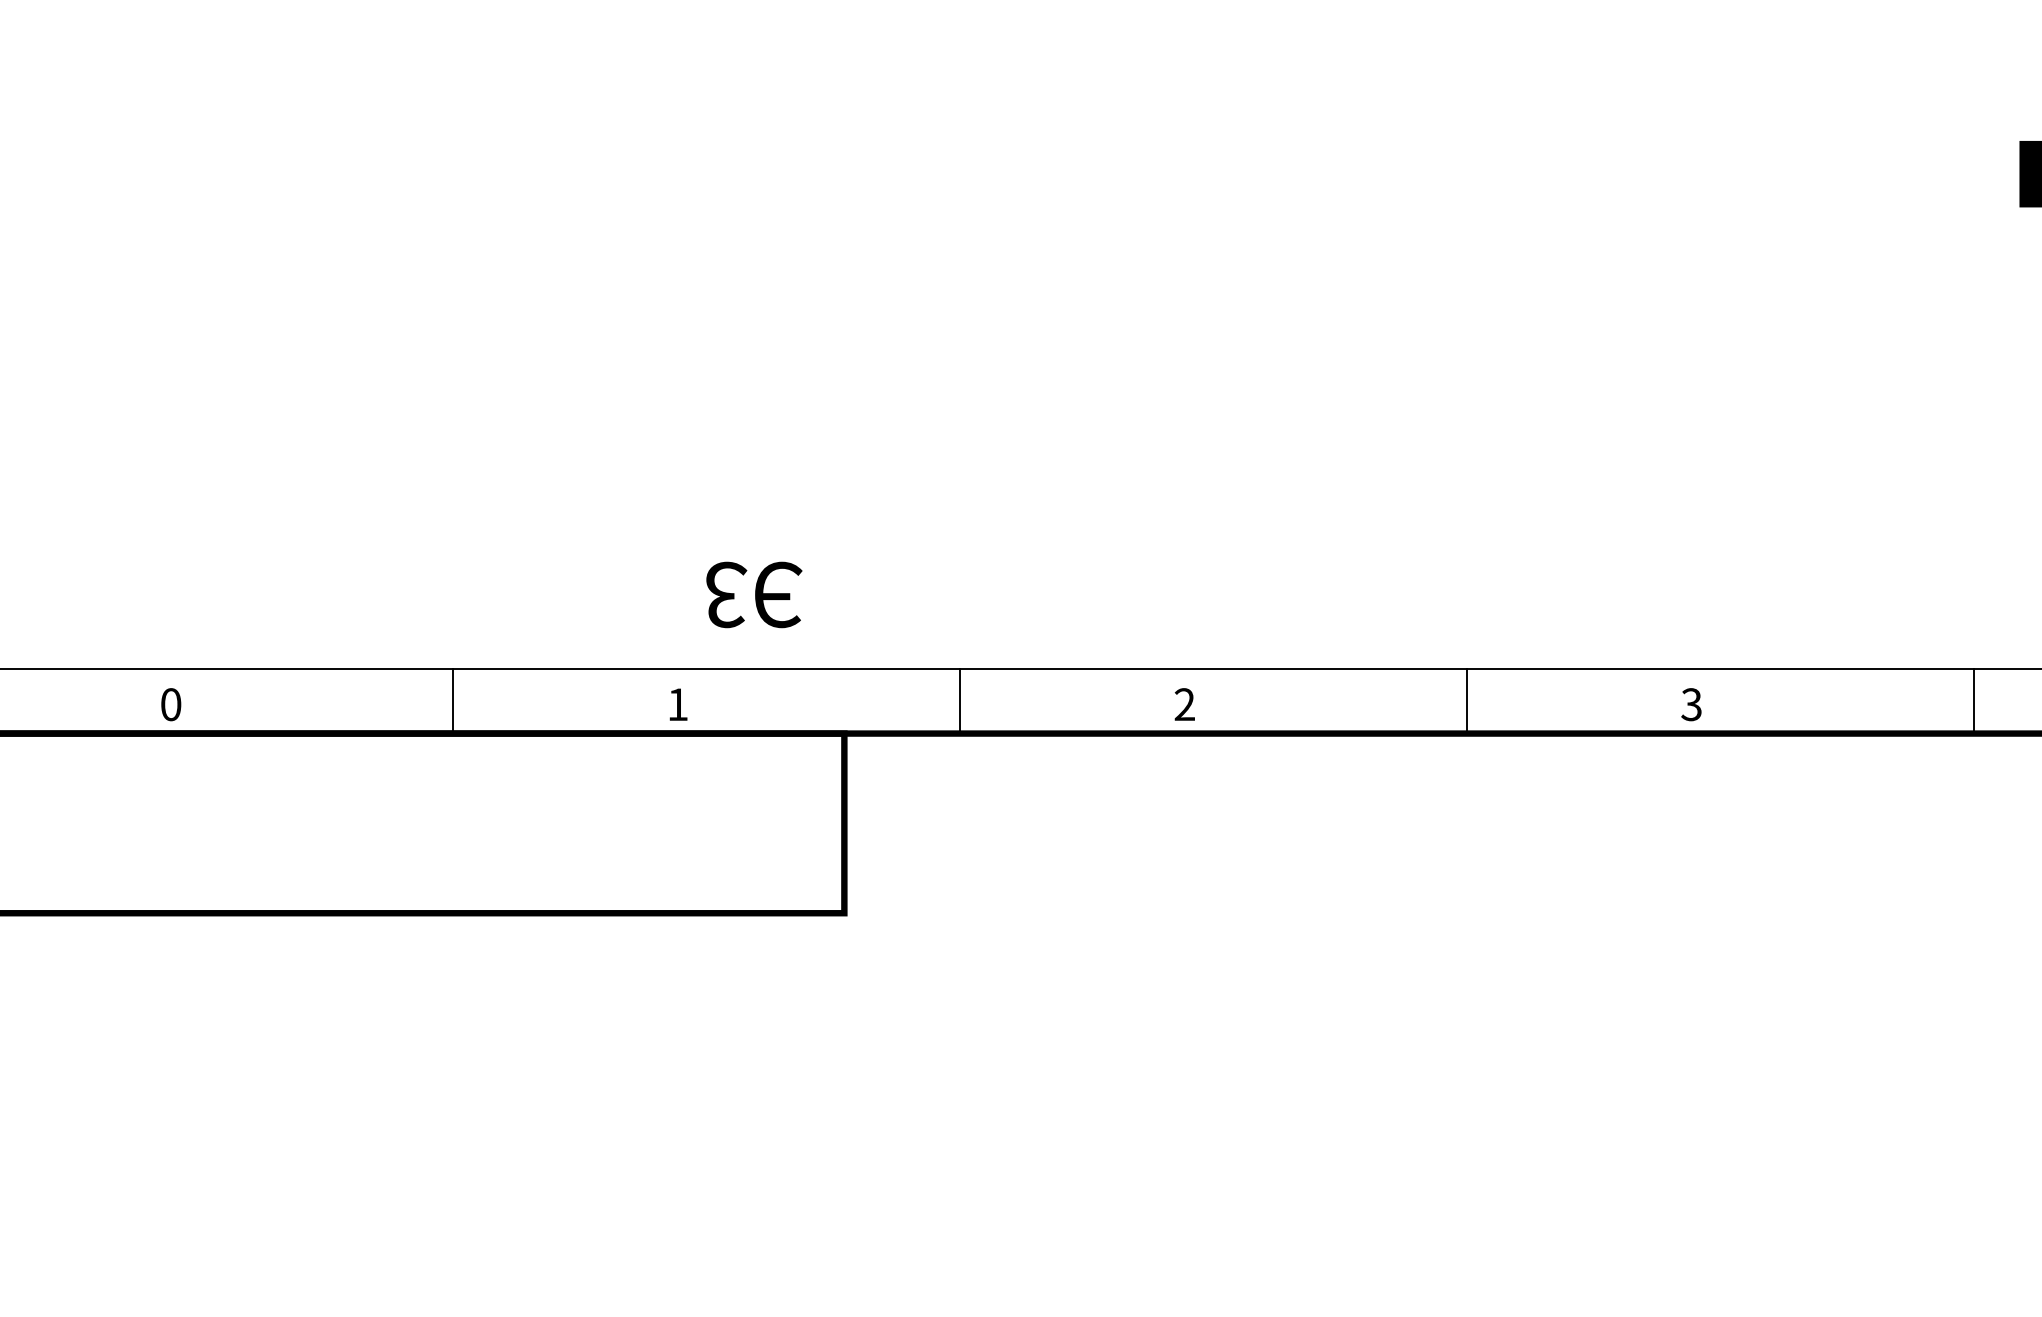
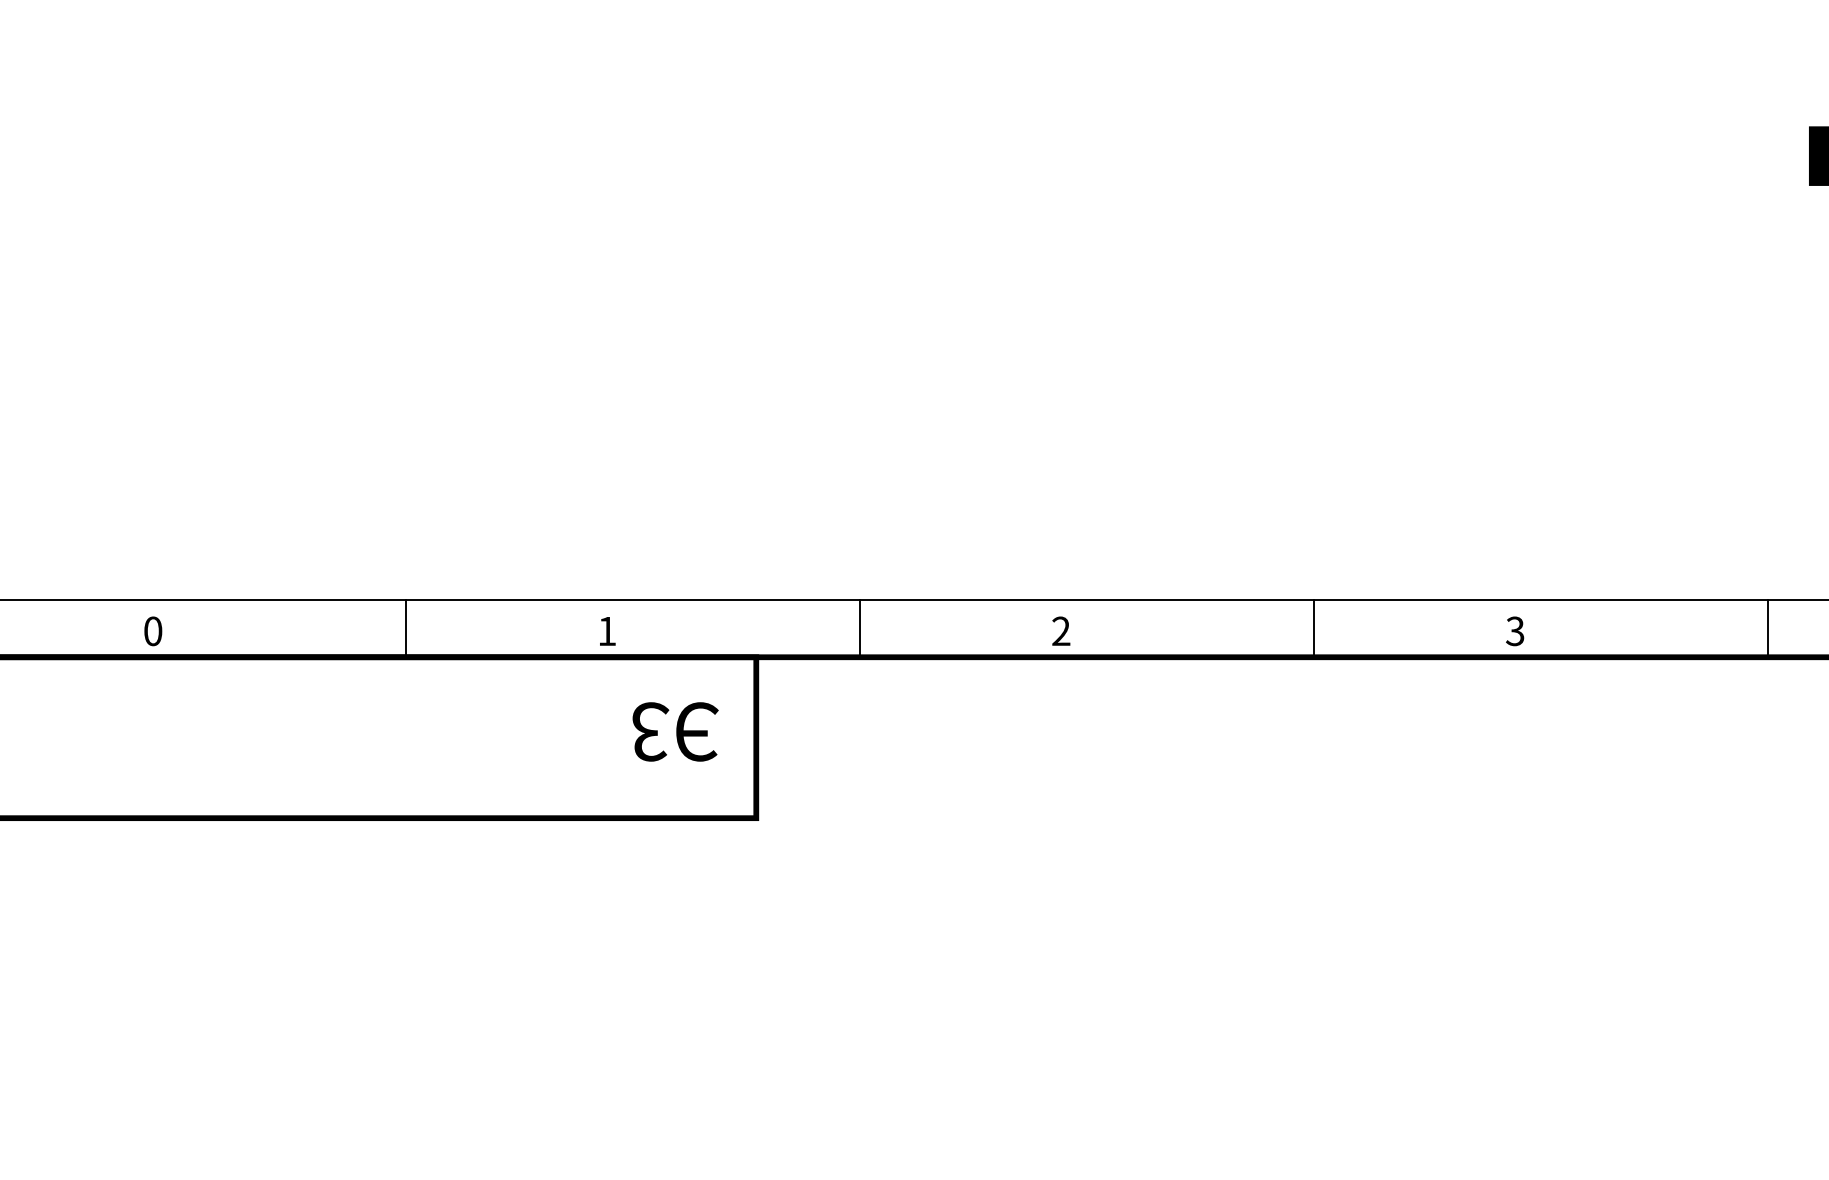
text: (754, 594) -> (675, 731), moved

